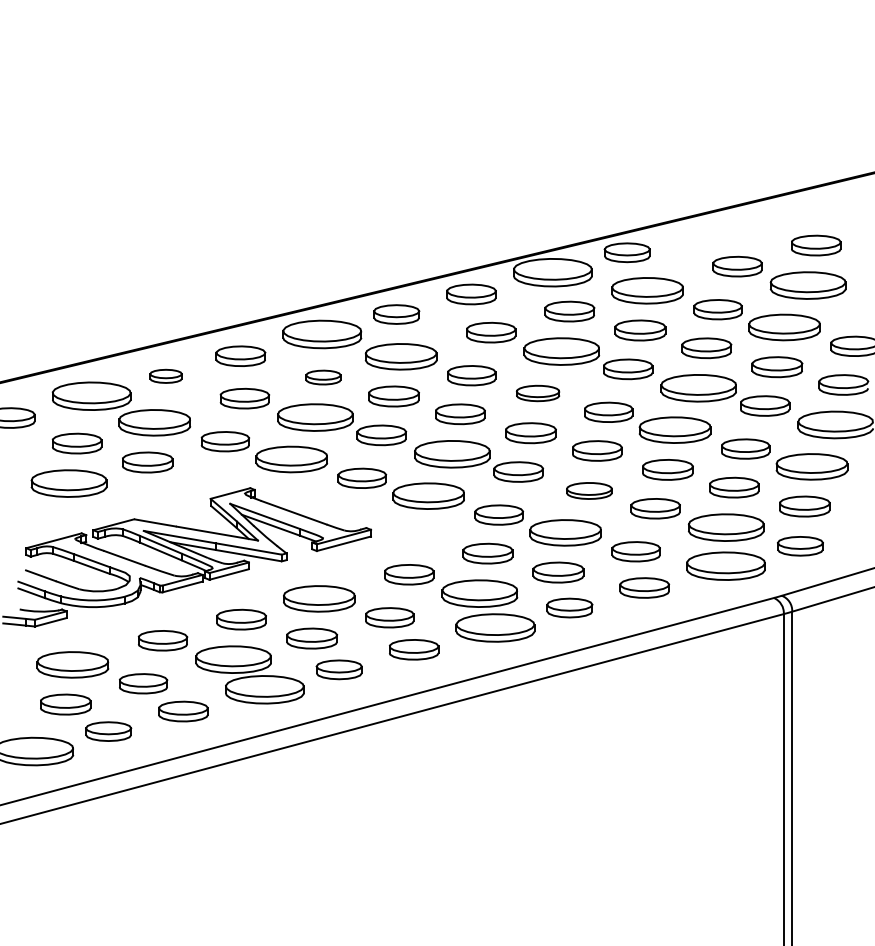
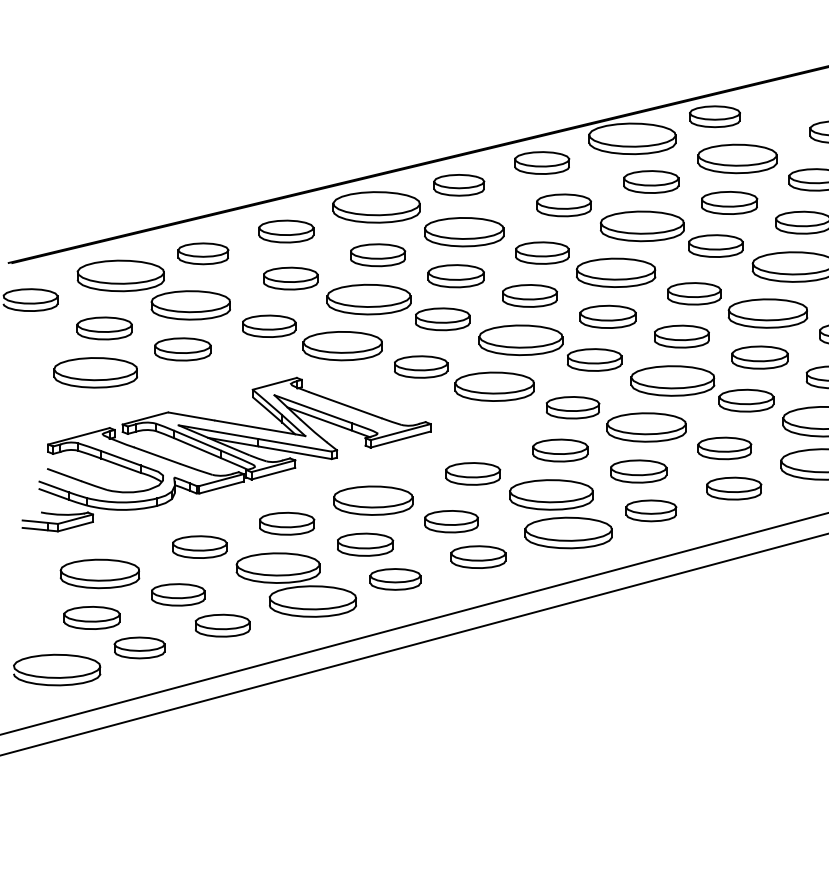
part: (165, 376) -> (202, 254), size x1.43
part: (323, 377) -> (377, 255), size x1.43
part: (537, 393) -> (615, 272), size x1.67
part: (589, 490) -> (673, 380), size x1.67

